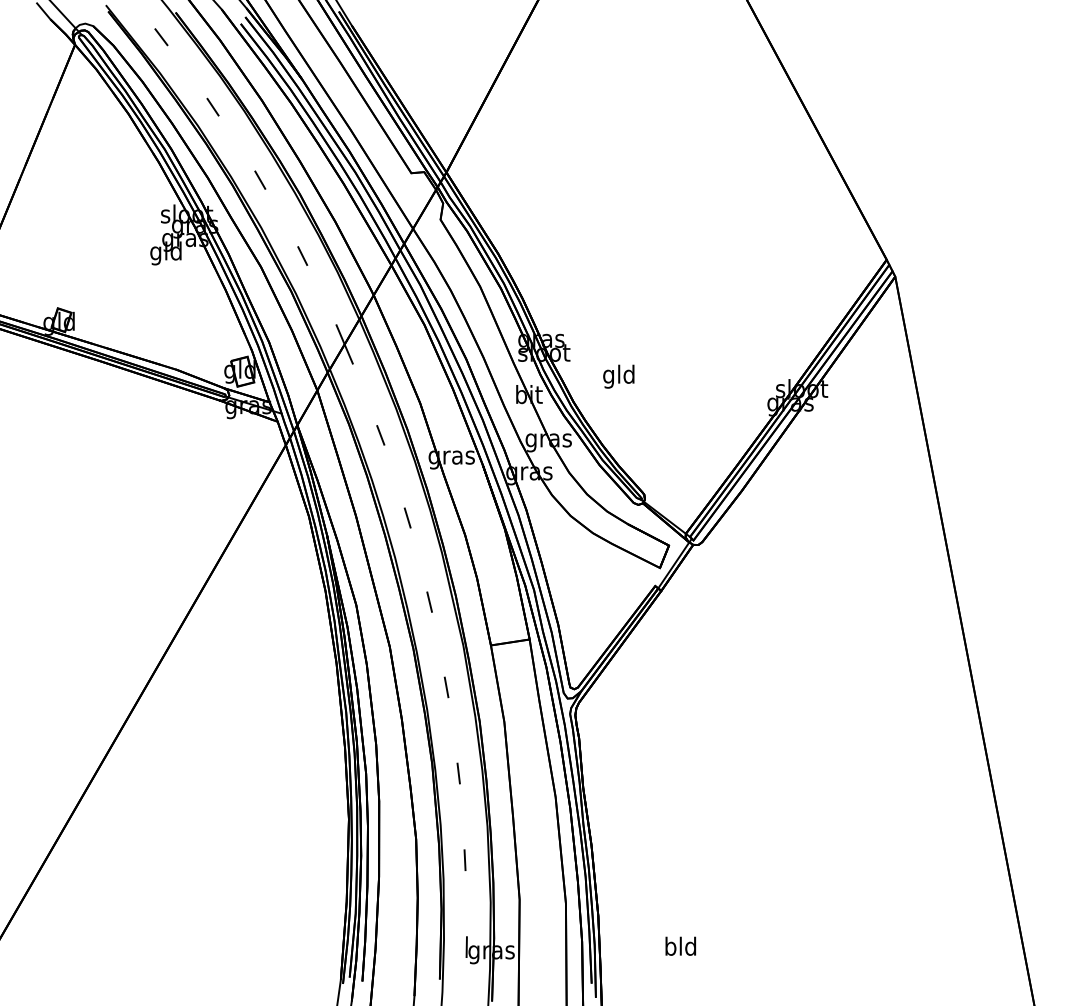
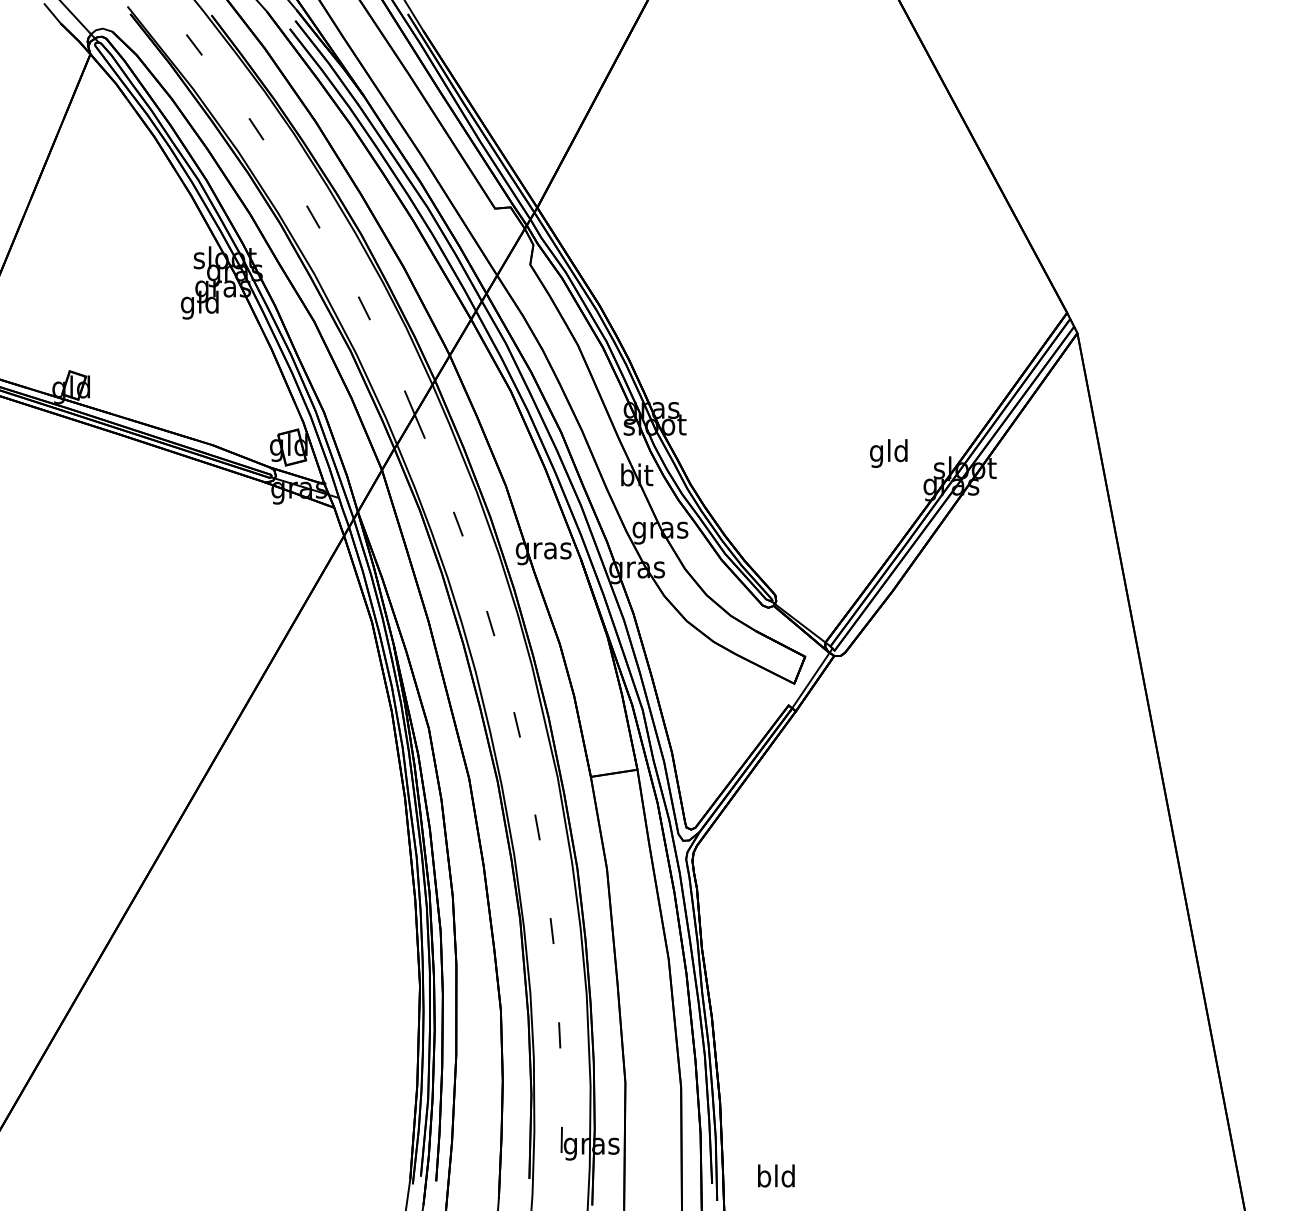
text: (618, 376) -> (888, 453), moved
text: (680, 945) -> (776, 1175), moved

